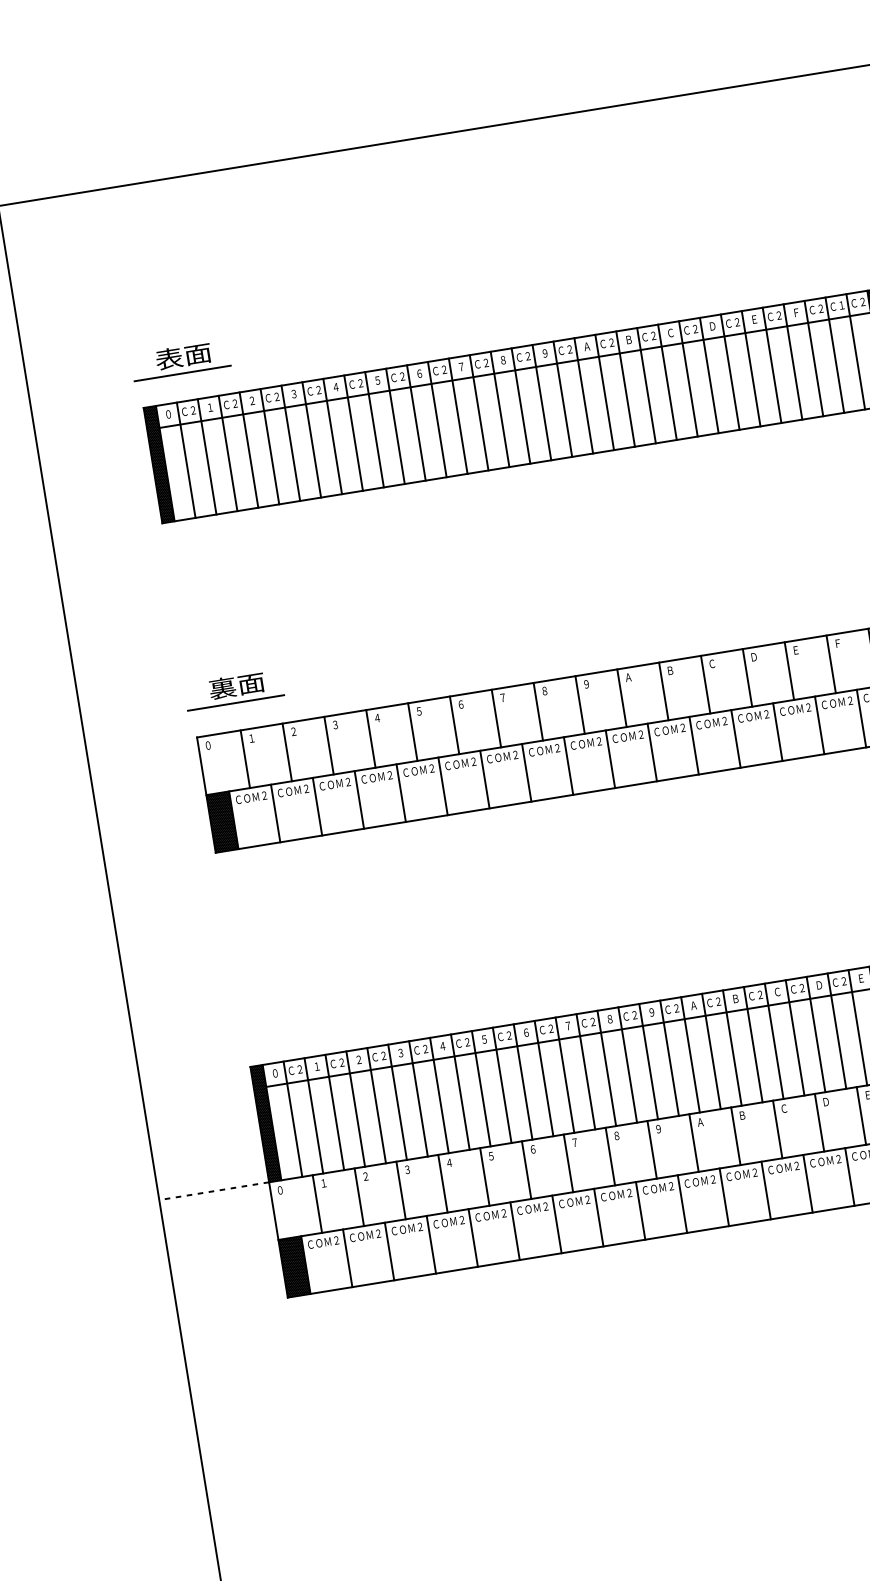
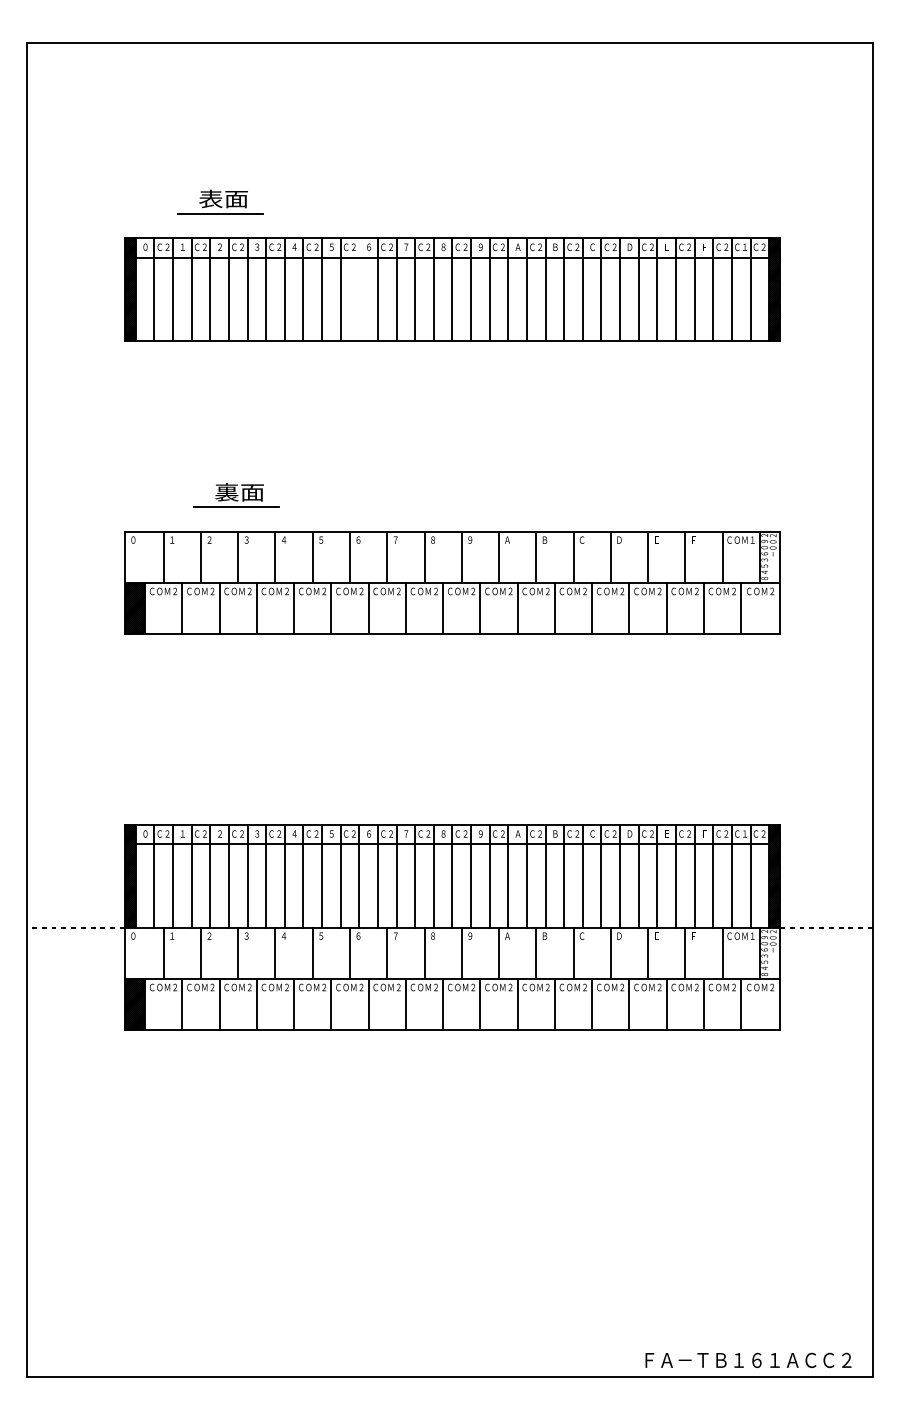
part: (180, 359) -> (220, 201), moved
line: (416, 422) -> (359, 289), removed
part: (233, 689) -> (236, 495), moved

